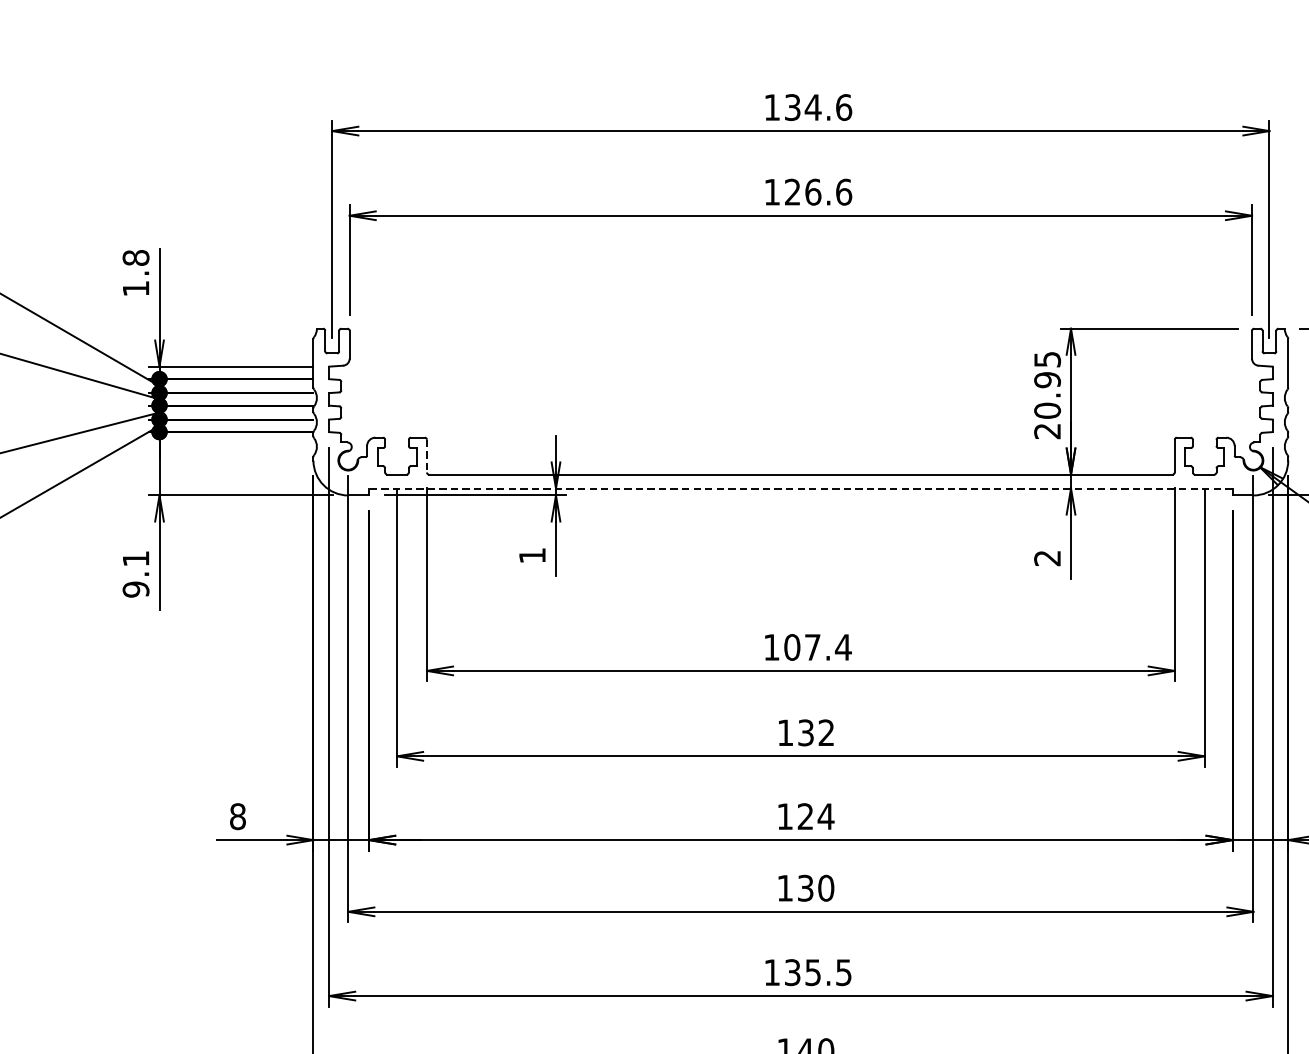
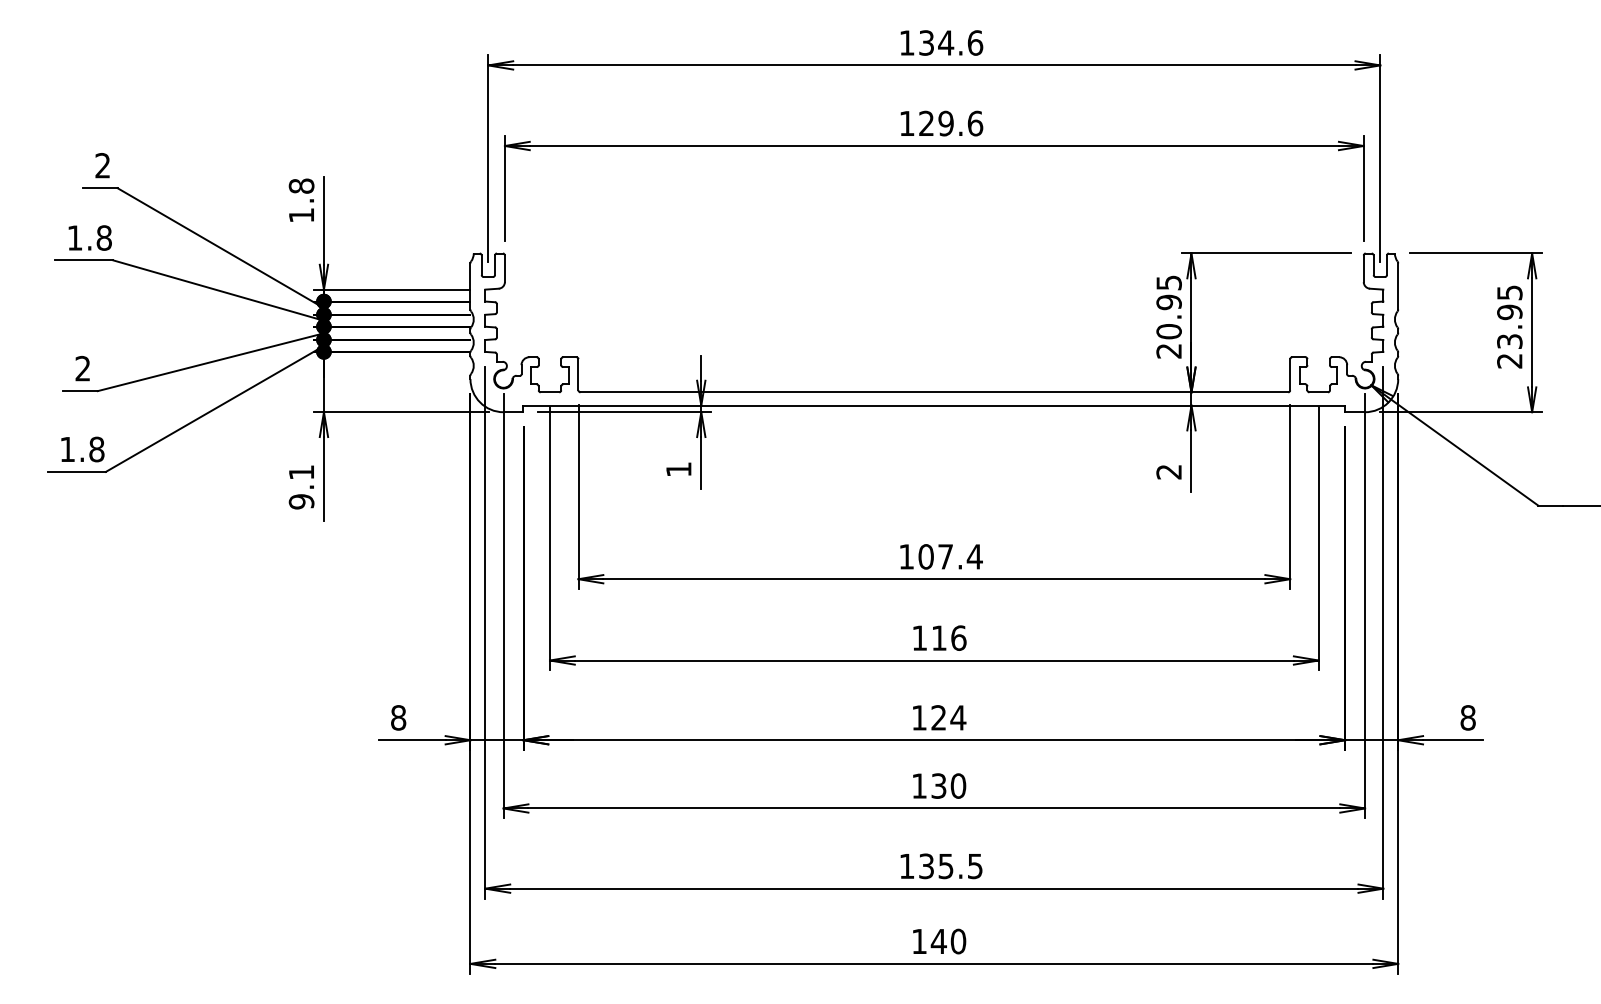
text: (812, 192) -> (945, 123), 126.6 -> 129.6
line: (426, 455) -> (578, 374), dashed -> solid
line: (801, 488) -> (934, 405), dashed -> solid
text: (816, 732) -> (949, 637), 132 -> 116

